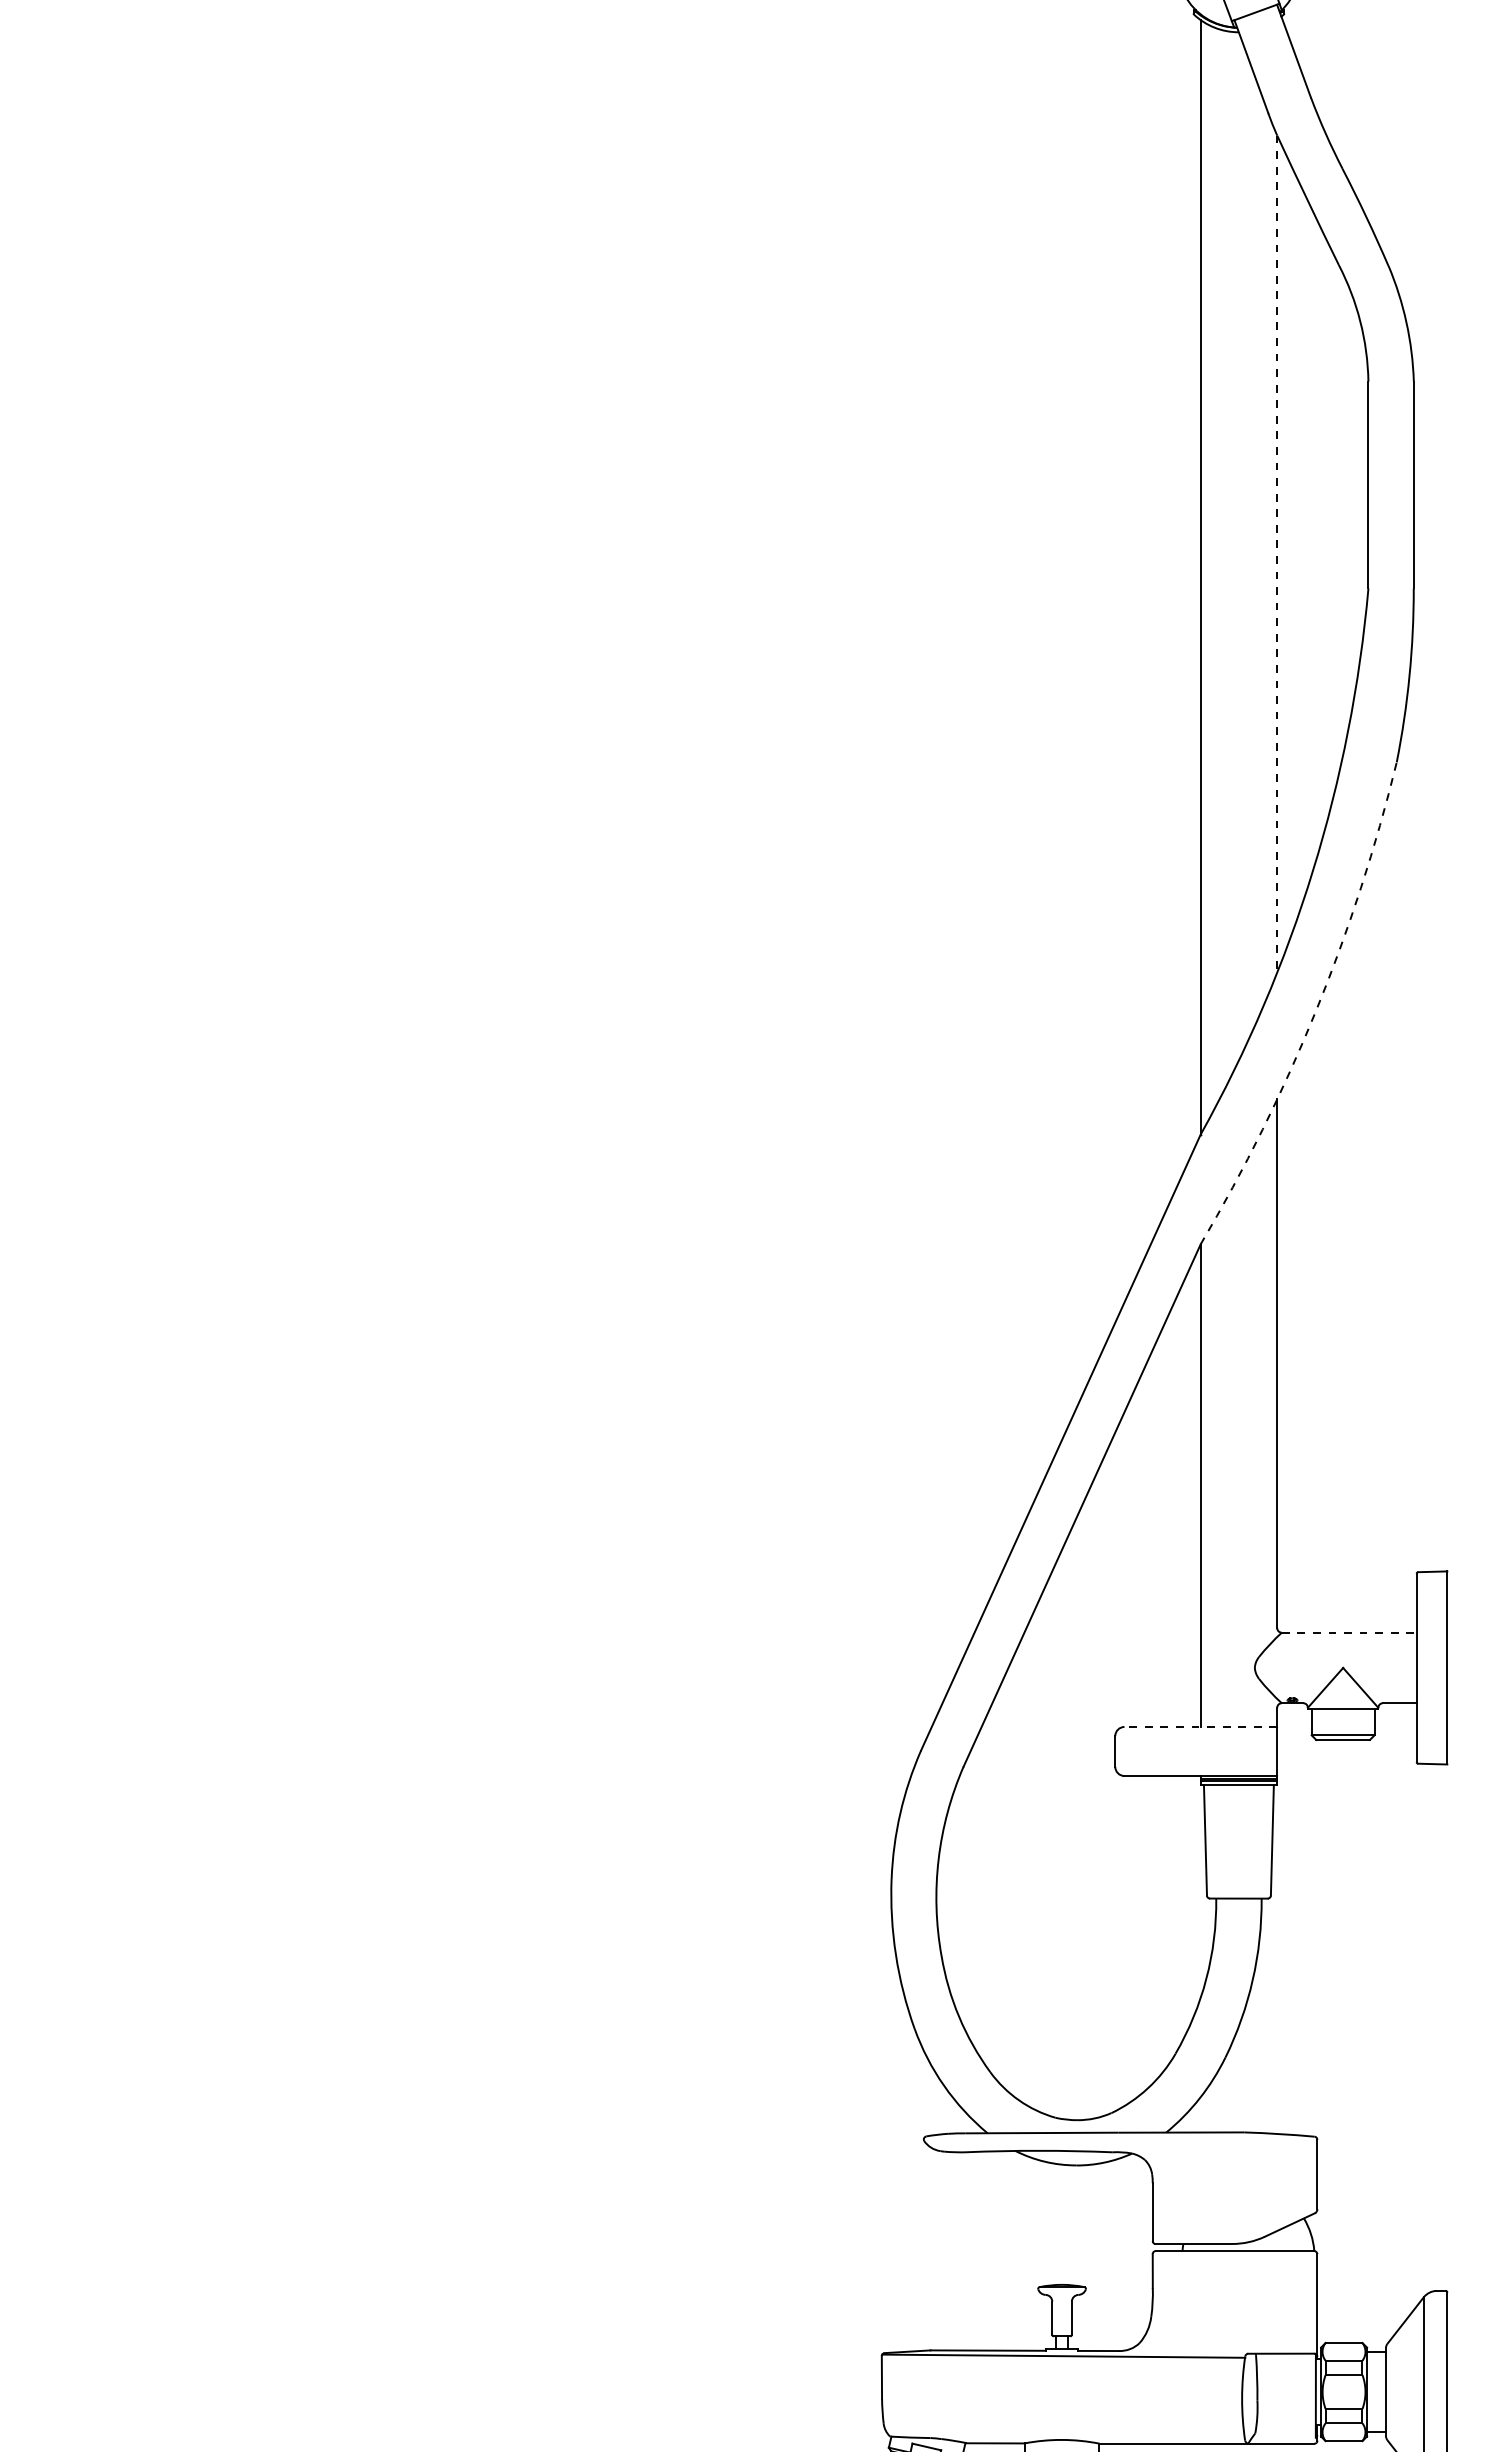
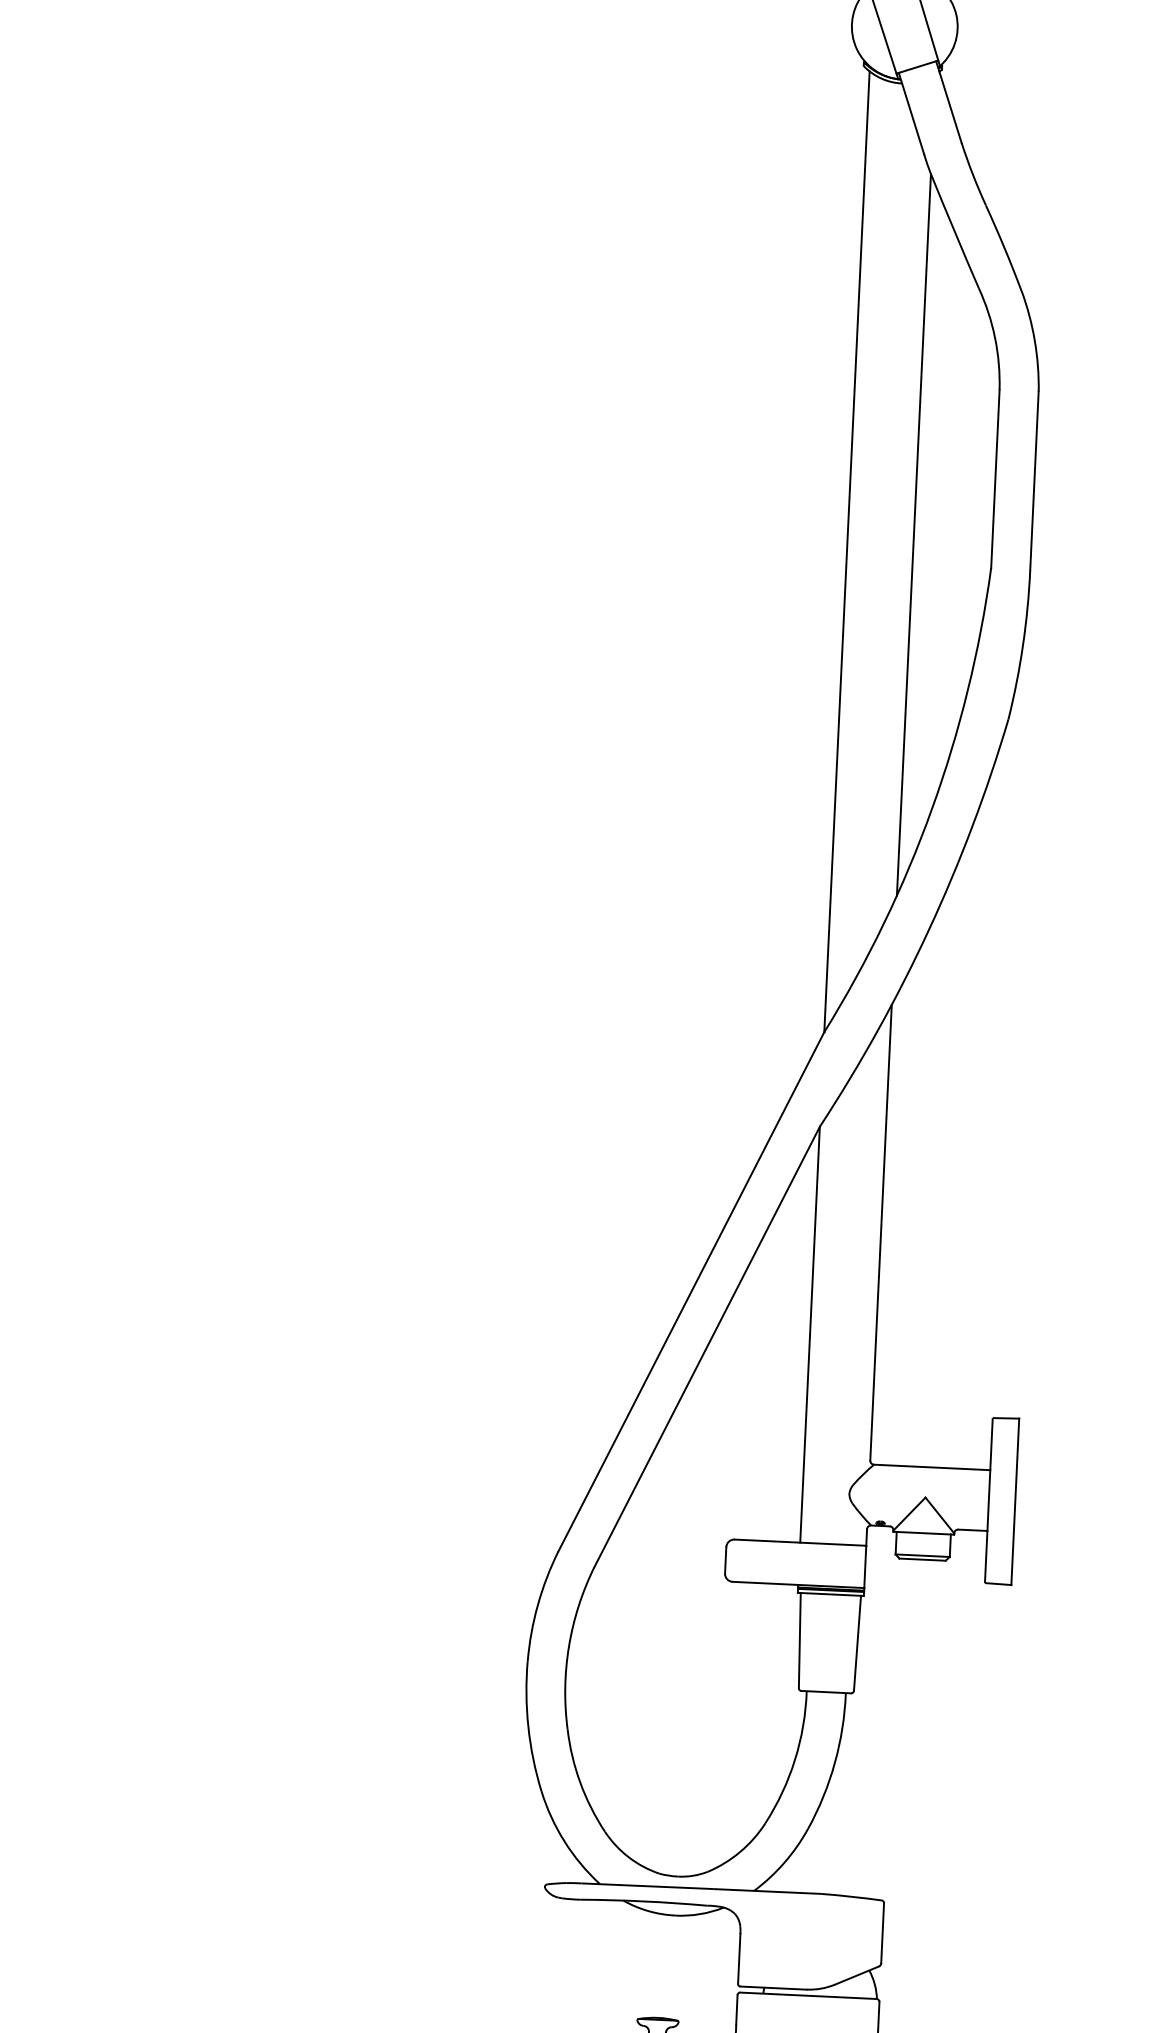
line: (1277, 554) -> (914, 535), dashed -> solid
arc: (1316, 1010) -> (929, 929), dashed -> solid
line: (1349, 1632) -> (932, 1467), dashed -> solid
line: (1200, 1726) -> (800, 1542), dashed -> solid

